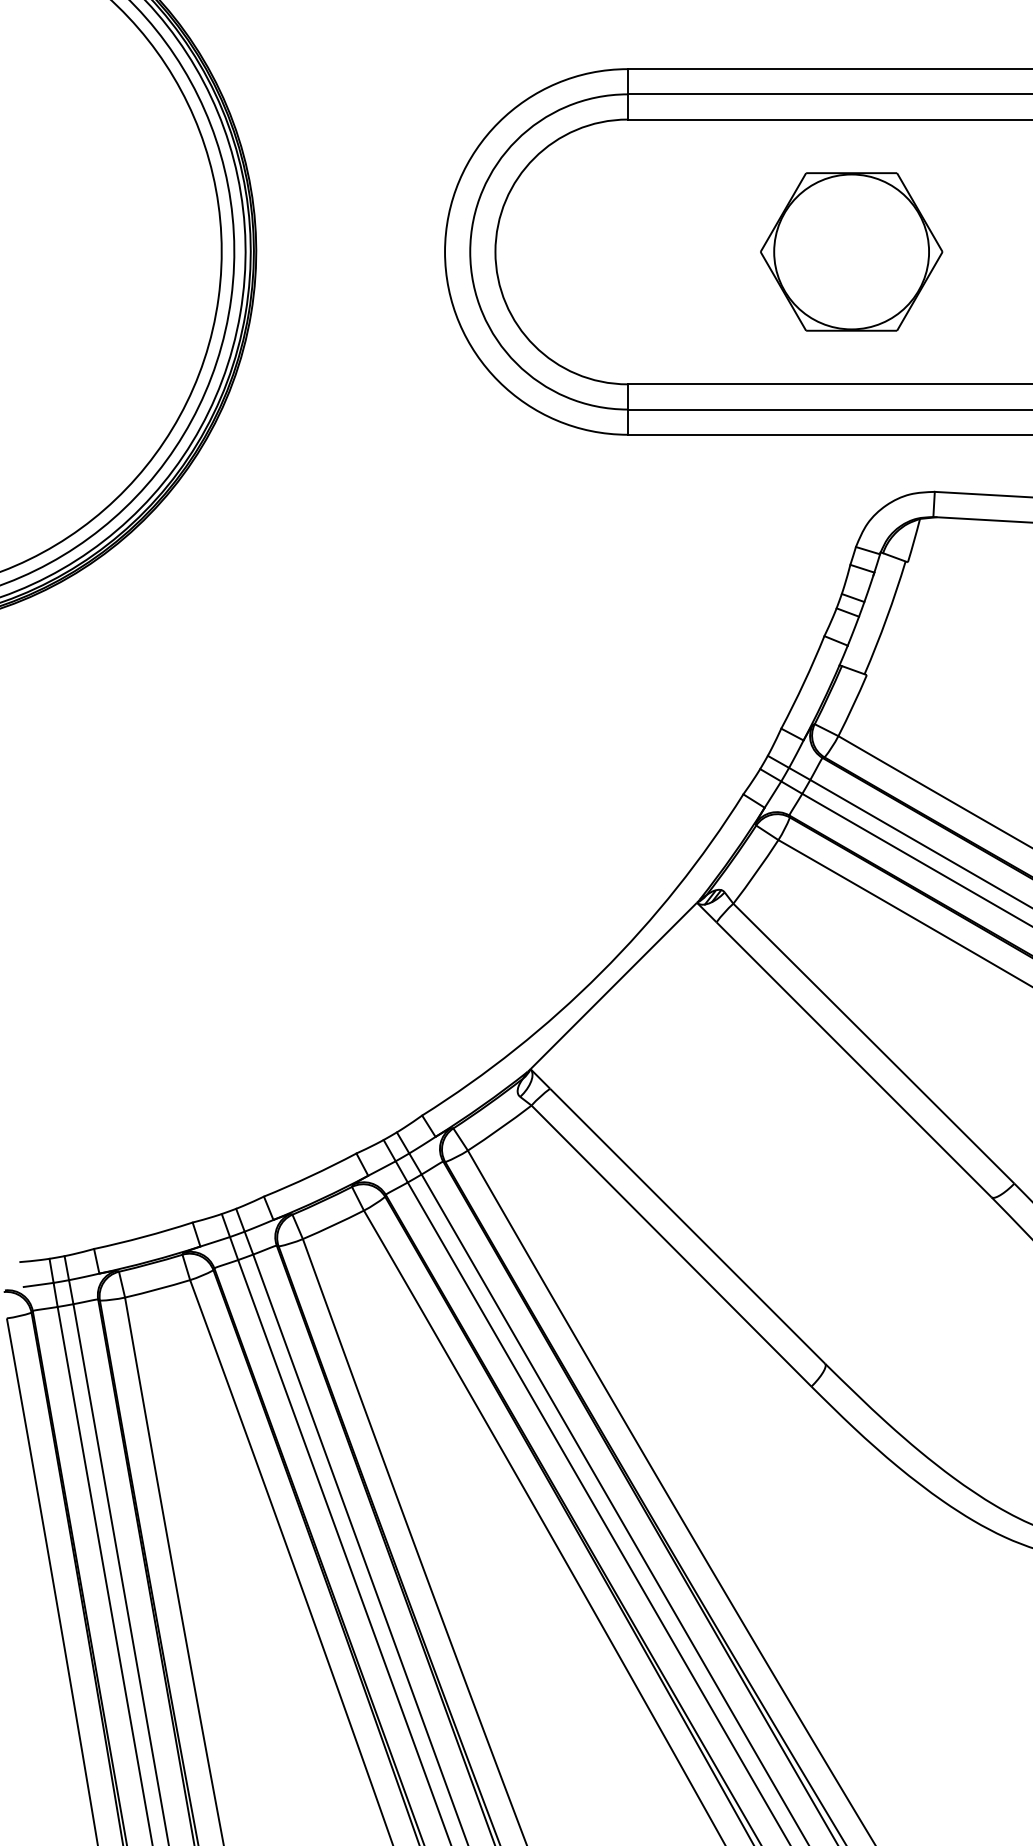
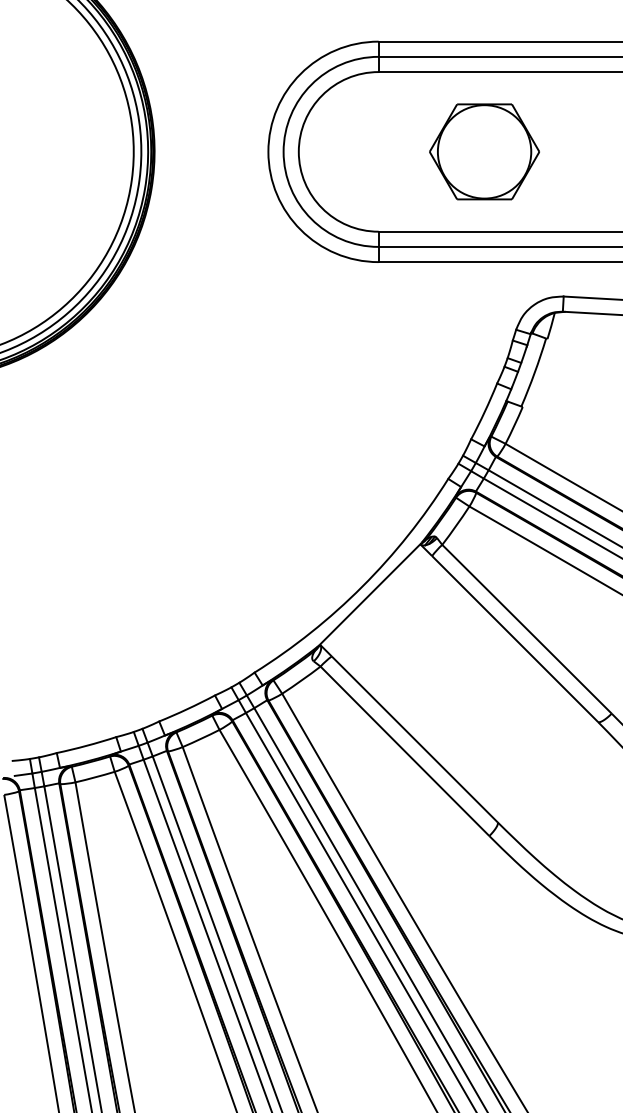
part: (851, 251) -> (484, 151), moved

